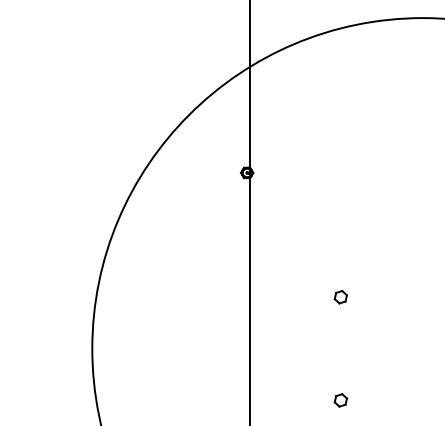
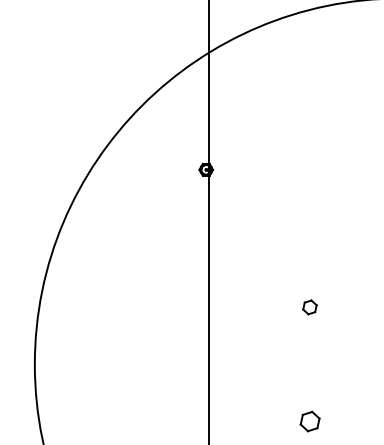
part: (340, 400) -> (309, 421), size x1.4

